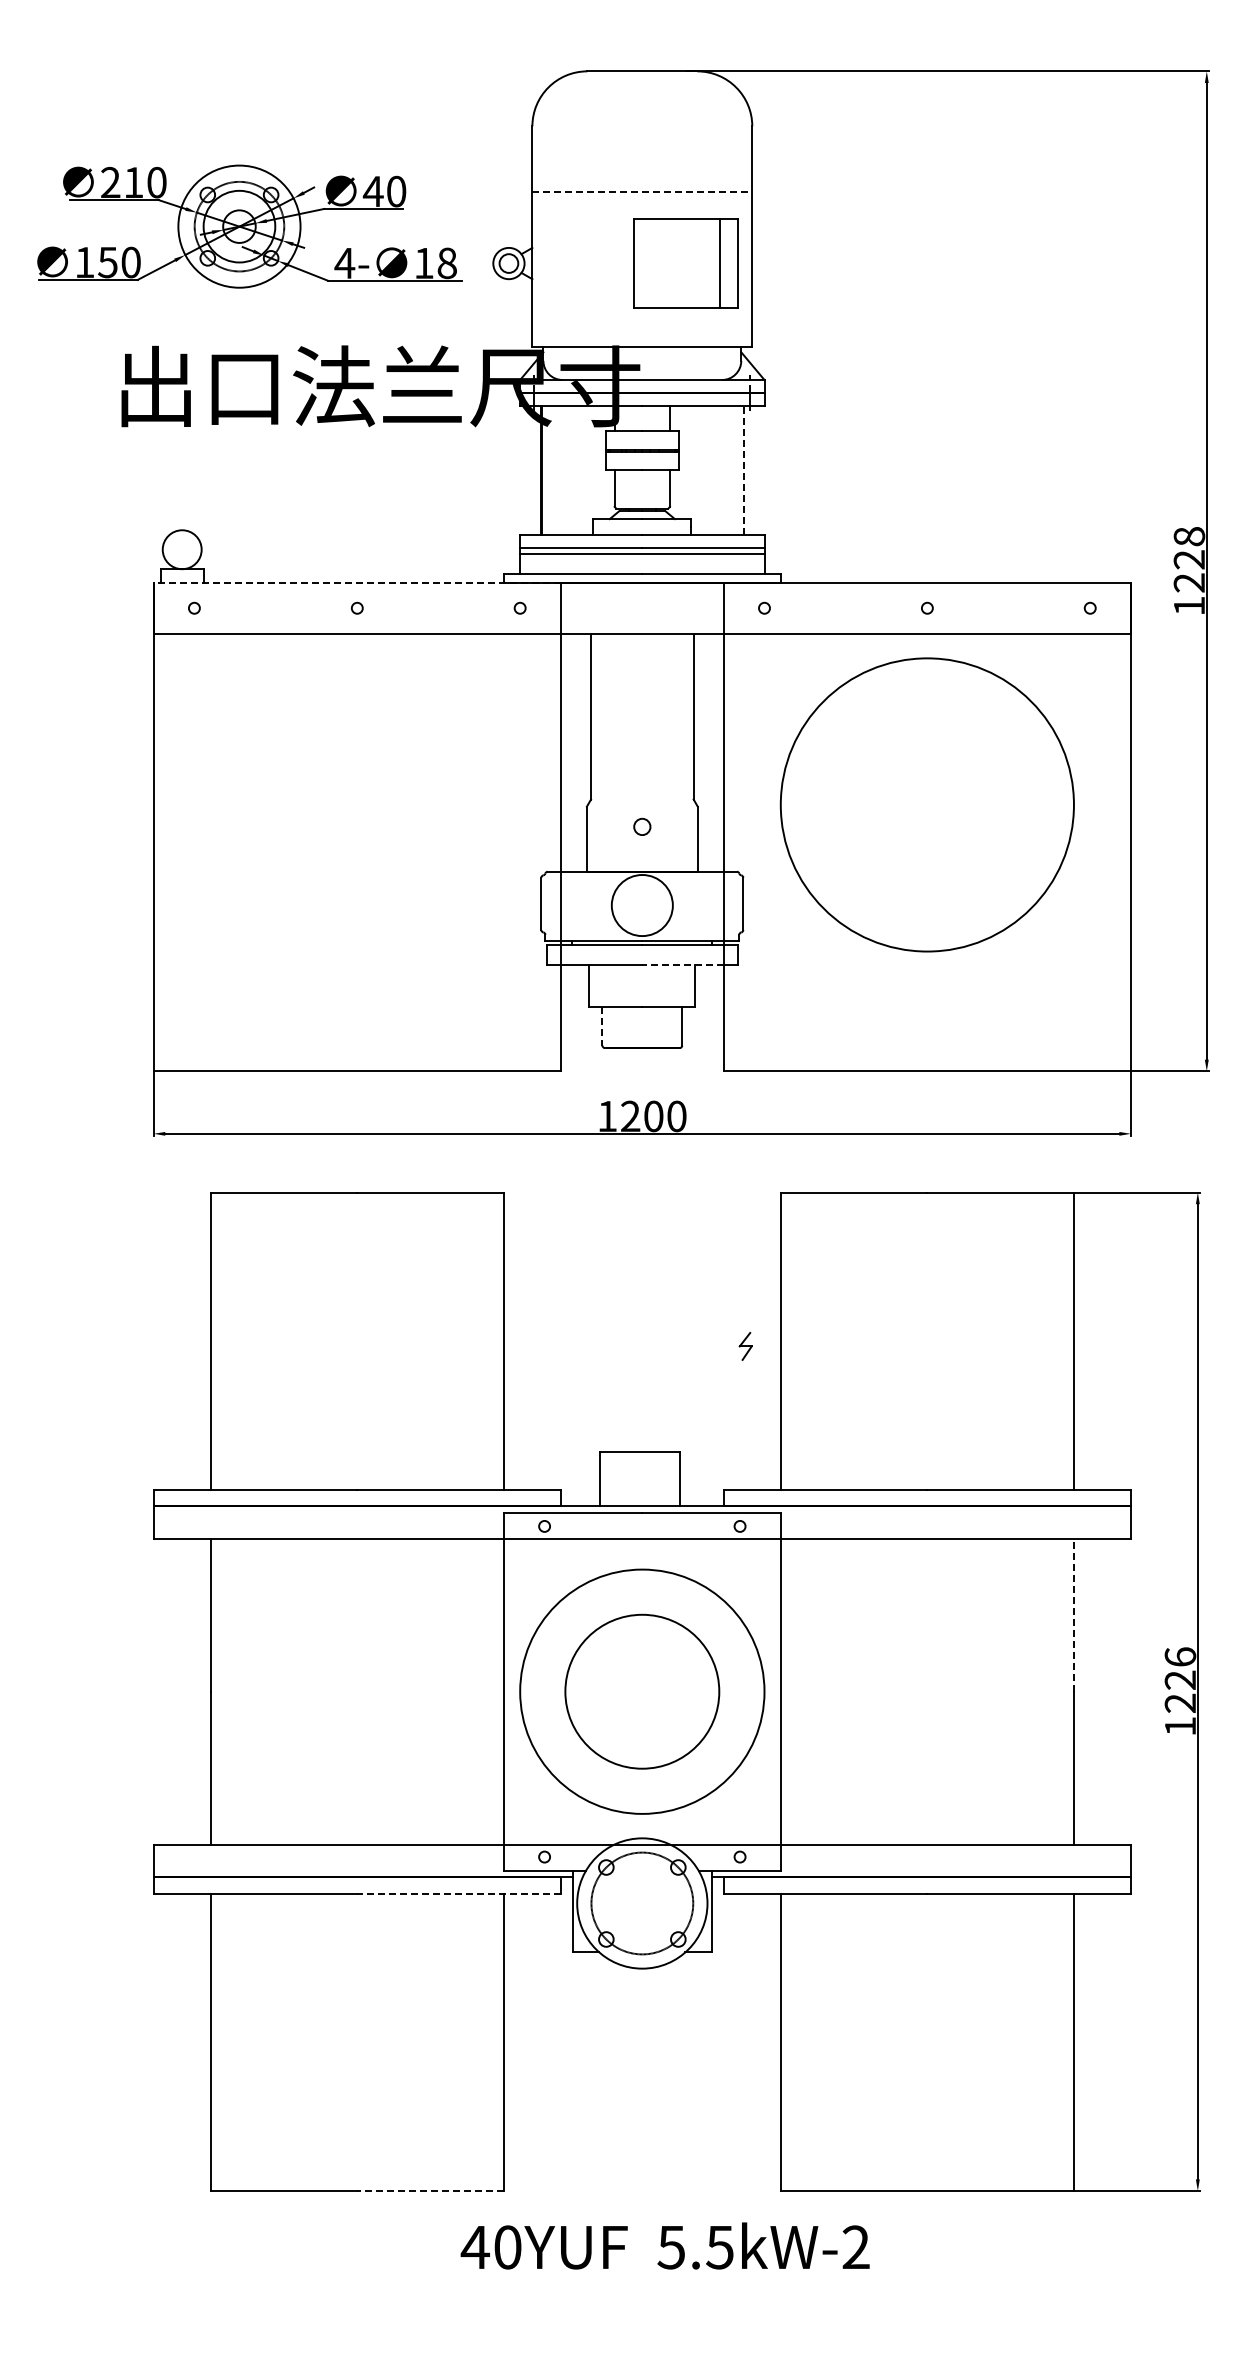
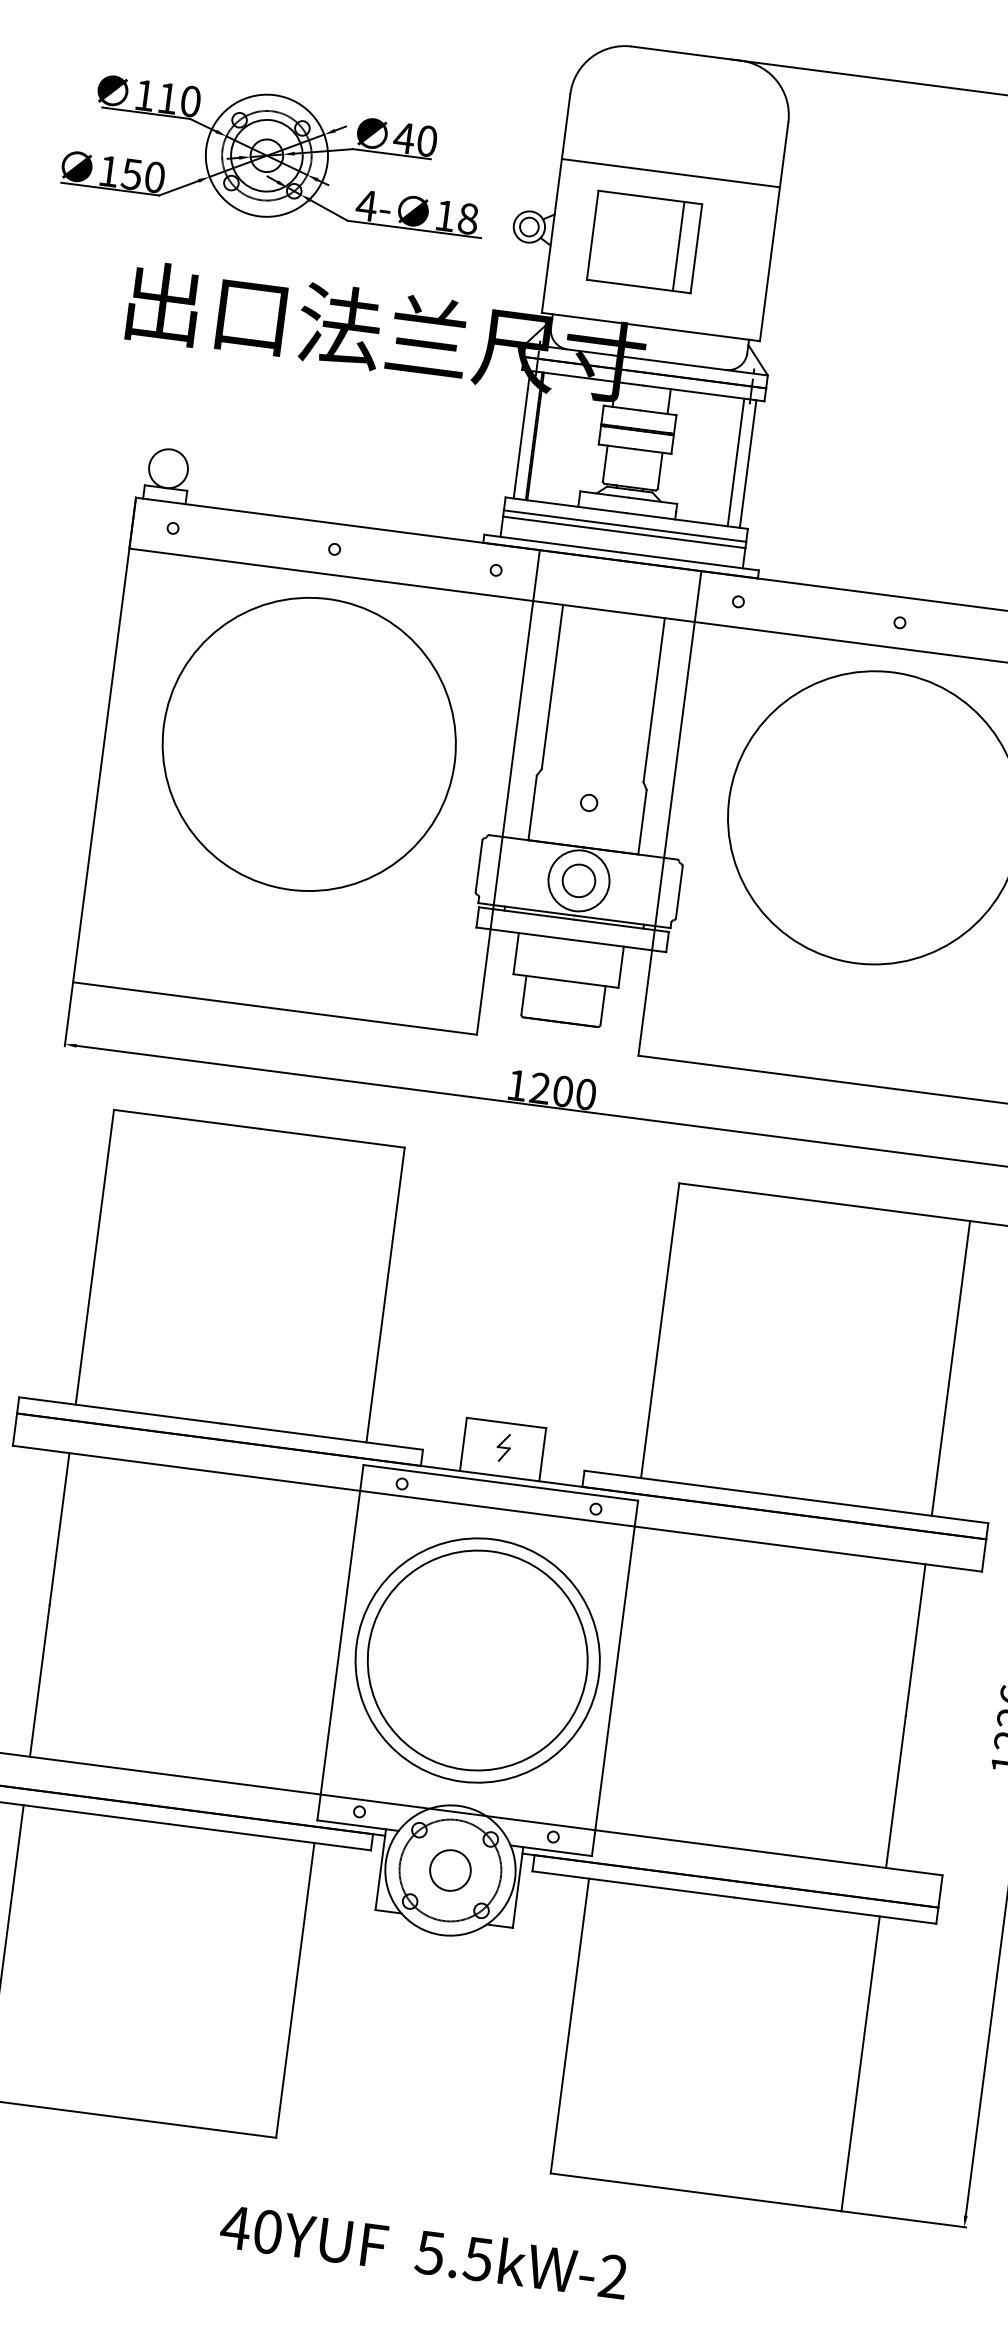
text: (110, 181) -> (144, 94), 210 -> 110
line: (642, 191) -> (671, 172), dashed -> solid
part: (685, 263) -> (644, 241), moved
line: (744, 469) -> (736, 461), dashed -> solid
line: (528, 470) -> (522, 434), added
line: (756, 470) -> (748, 464), added
line: (357, 582) -> (338, 523), dashed -> solid
circle: (356, 804) -> (308, 743), added
circle: (642, 905) -> (579, 880), added
line: (683, 964) -> (612, 944), dashed -> solid
line: (602, 1026) -> (523, 995), dashed -> solid
part: (745, 1346) -> (503, 1447), moved
line: (1073, 1615) -> (915, 1640), dashed -> solid
circle: (642, 1691) -> (477, 1660), size x1.43
line: (459, 1893) -> (270, 1837), dashed -> solid
circle: (642, 1903) -> (450, 1870), added
line: (430, 2190) -> (203, 2127), dashed -> solid
text: (664, 2245) -> (423, 2250), moved

